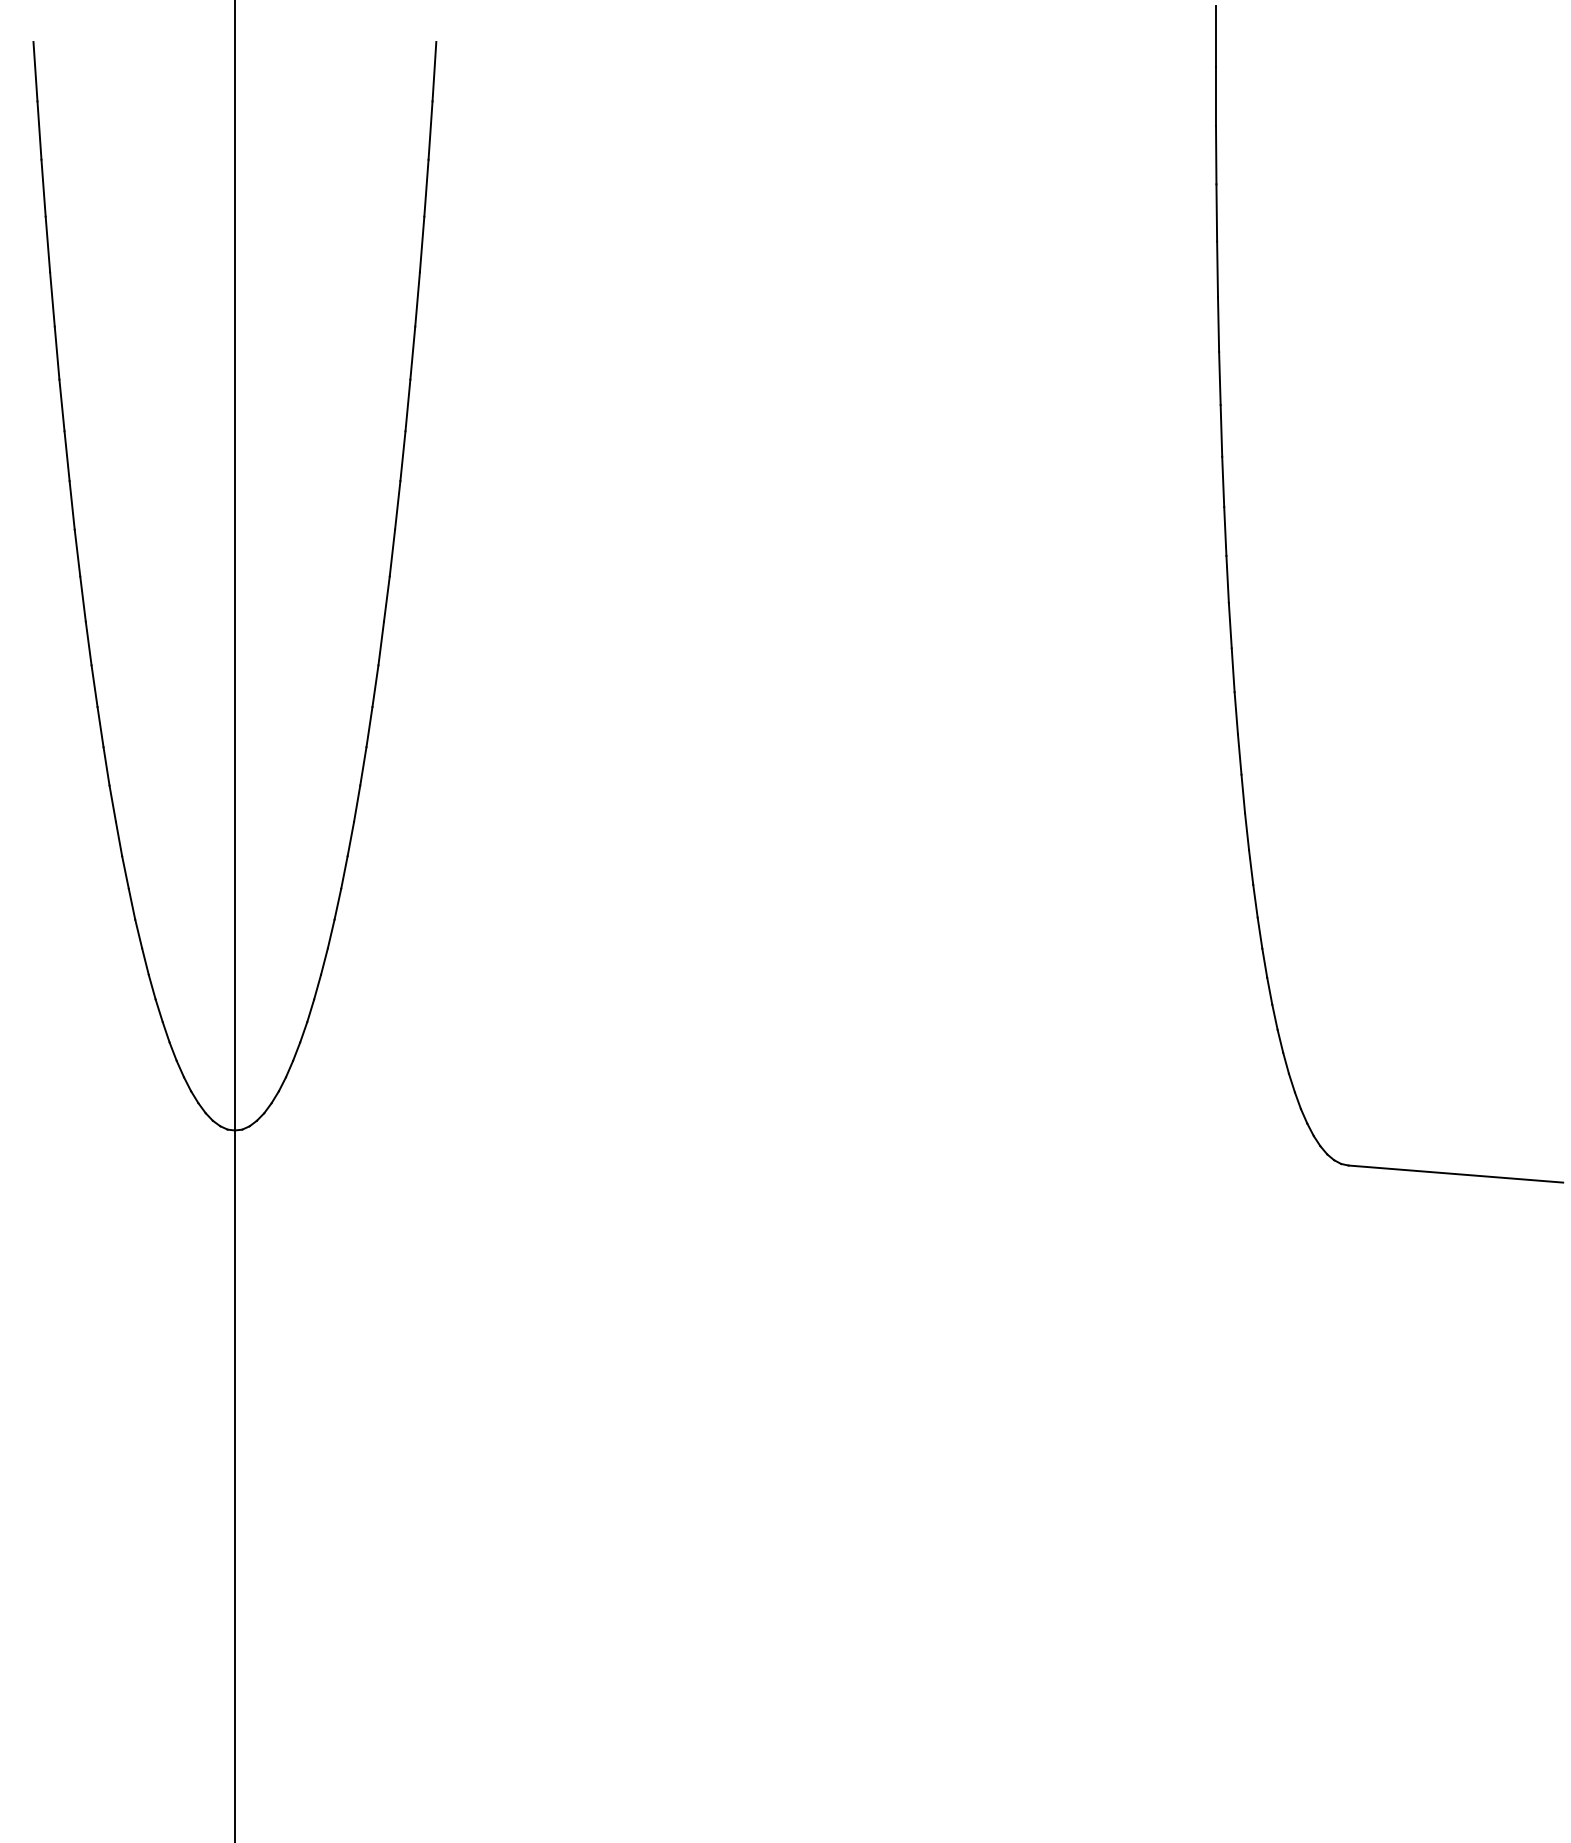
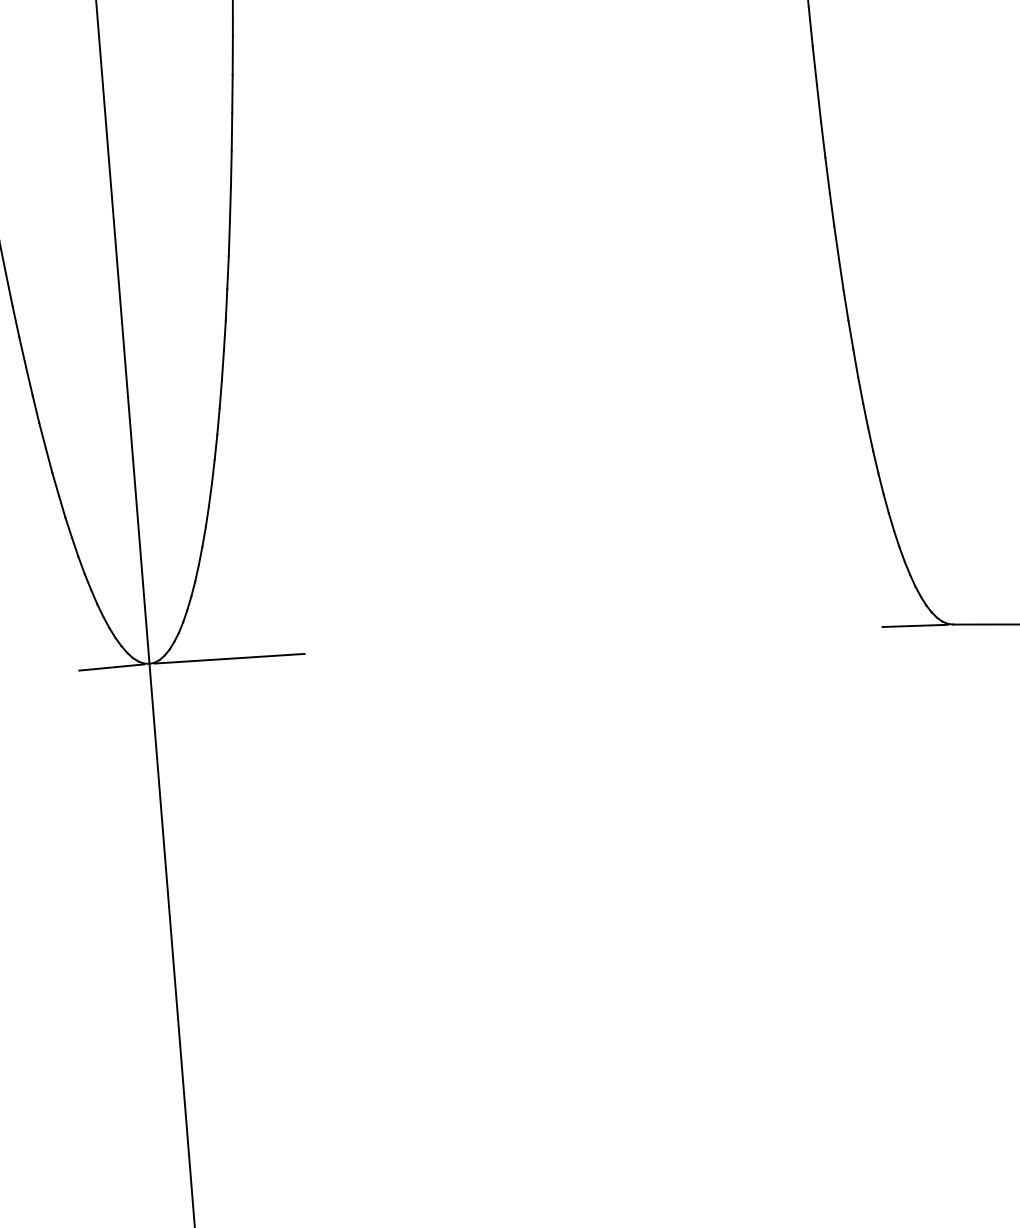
line: (182, 1131) -> (111, 667), added
line: (346, 1132) -> (229, 658), added
line: (1296, 1163) -> (915, 626), added

